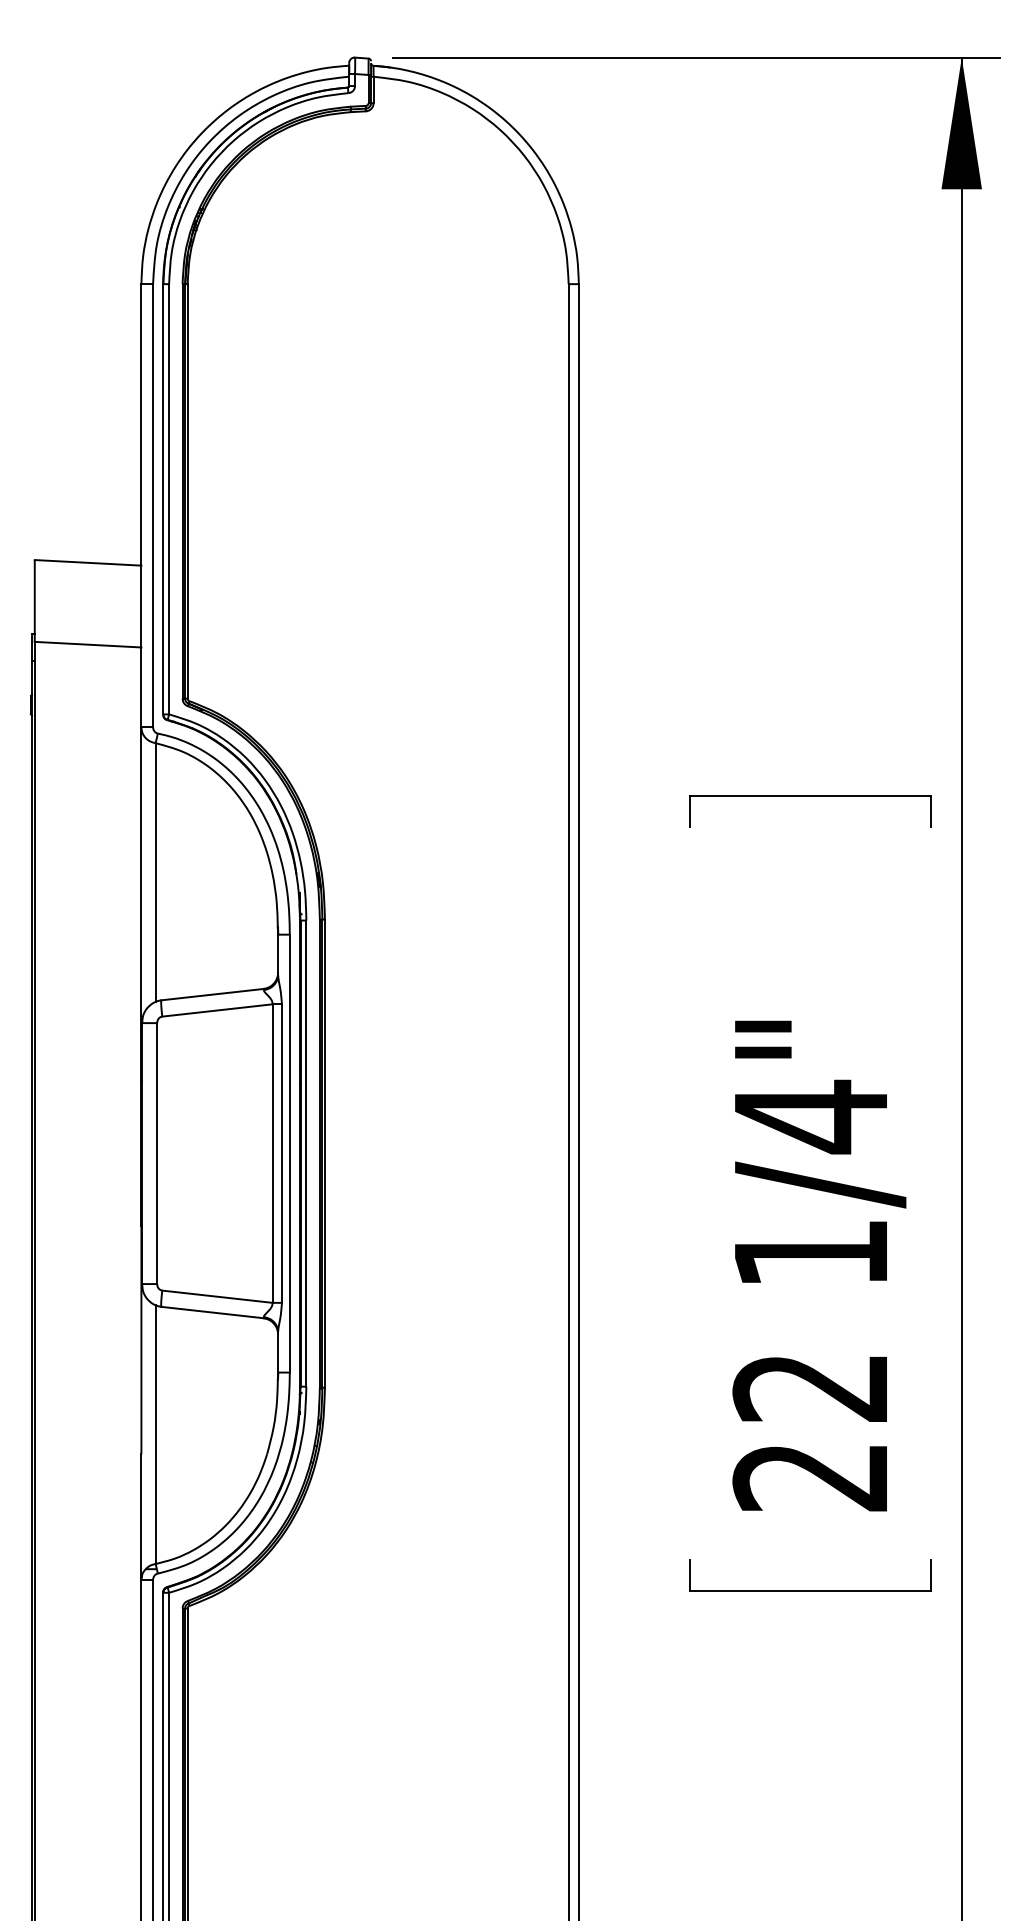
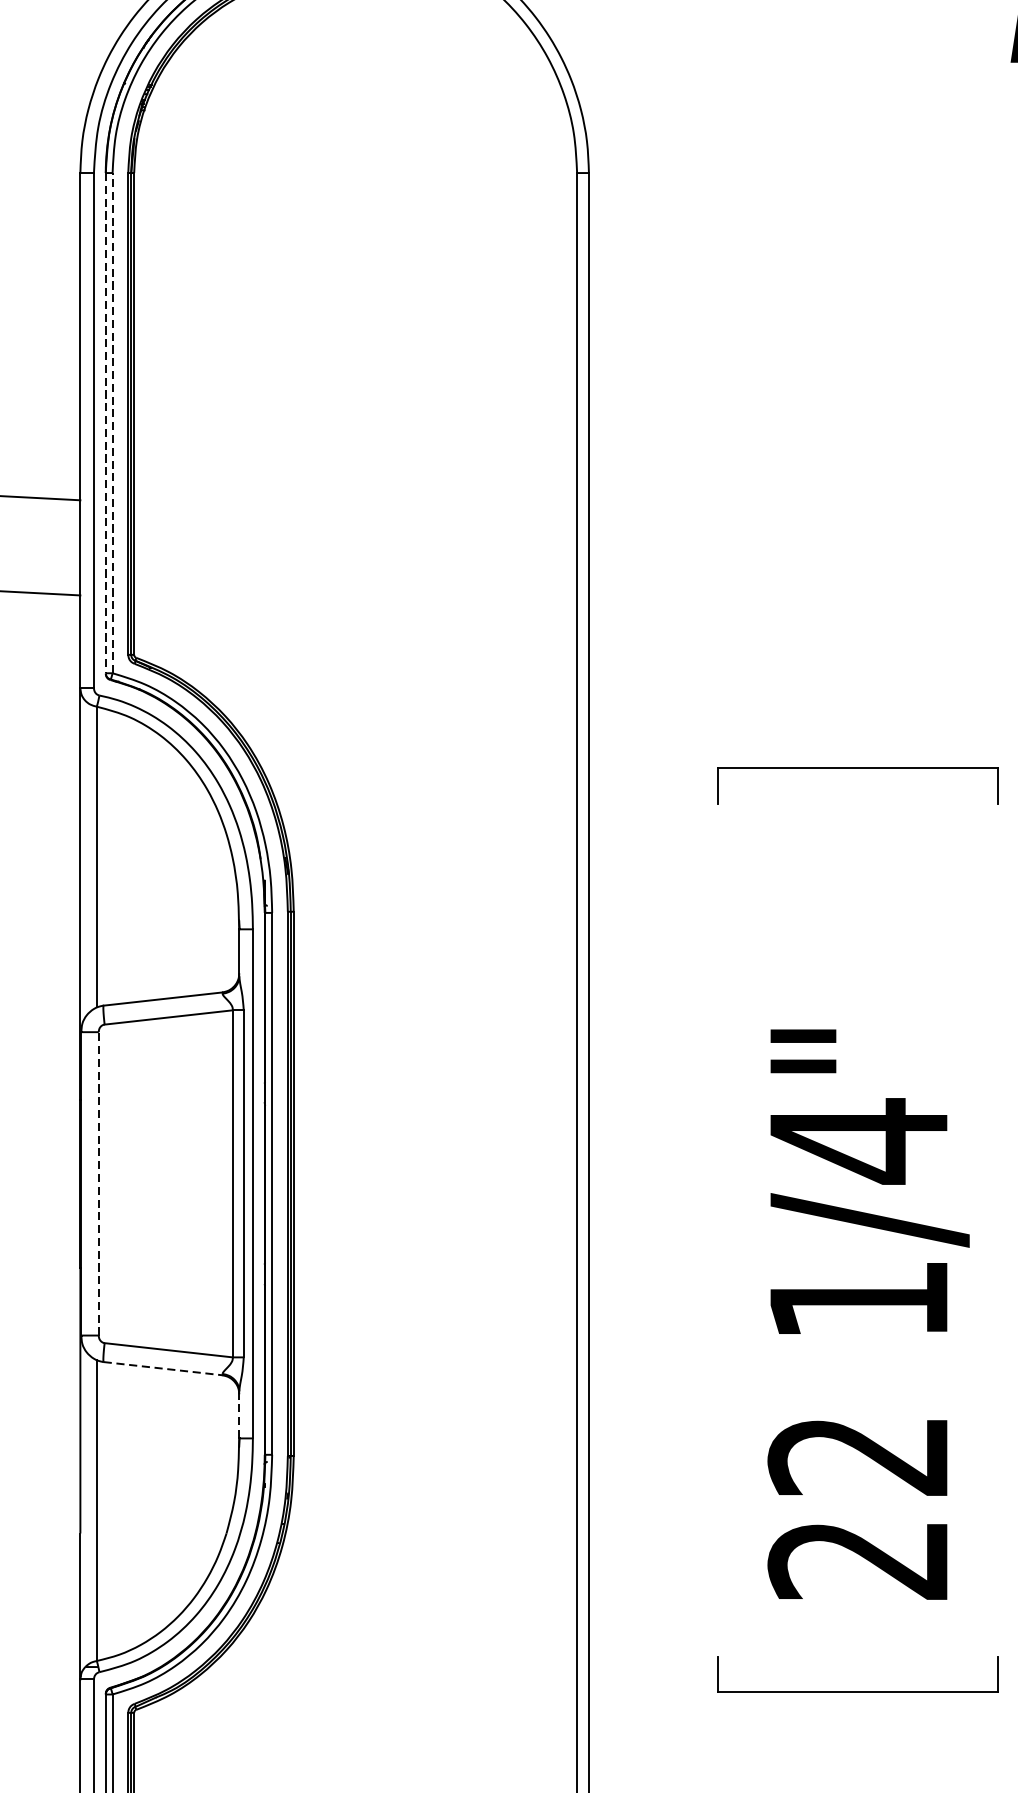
line: (169, 498) -> (113, 422), solid -> dashed
line: (163, 499) -> (106, 423), solid -> dashed
line: (157, 1153) -> (99, 1183), solid -> dashed
line: (212, 1312) -> (163, 1368), solid -> dashed
line: (278, 1352) -> (239, 1415), solid -> dashed

